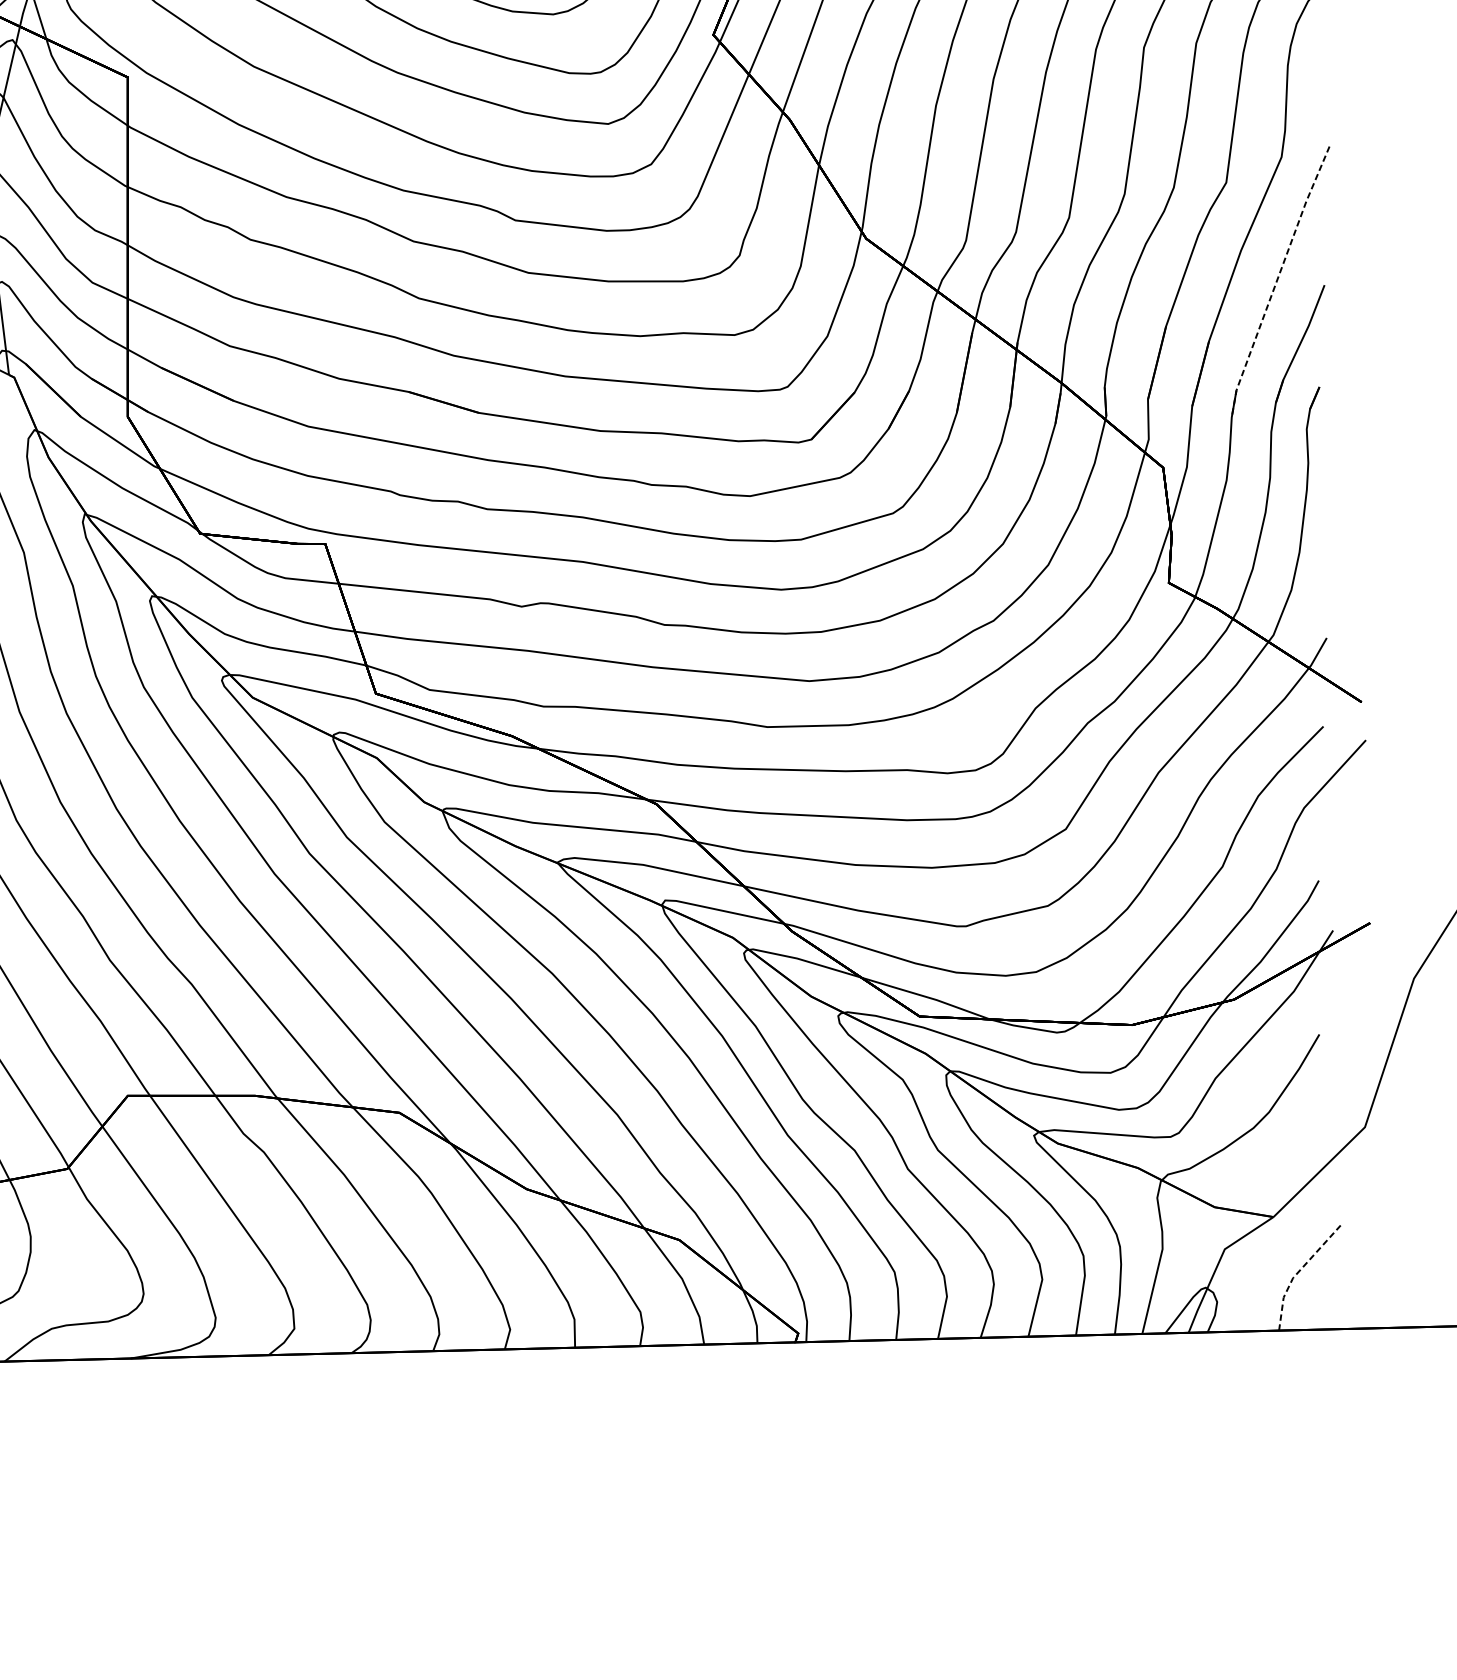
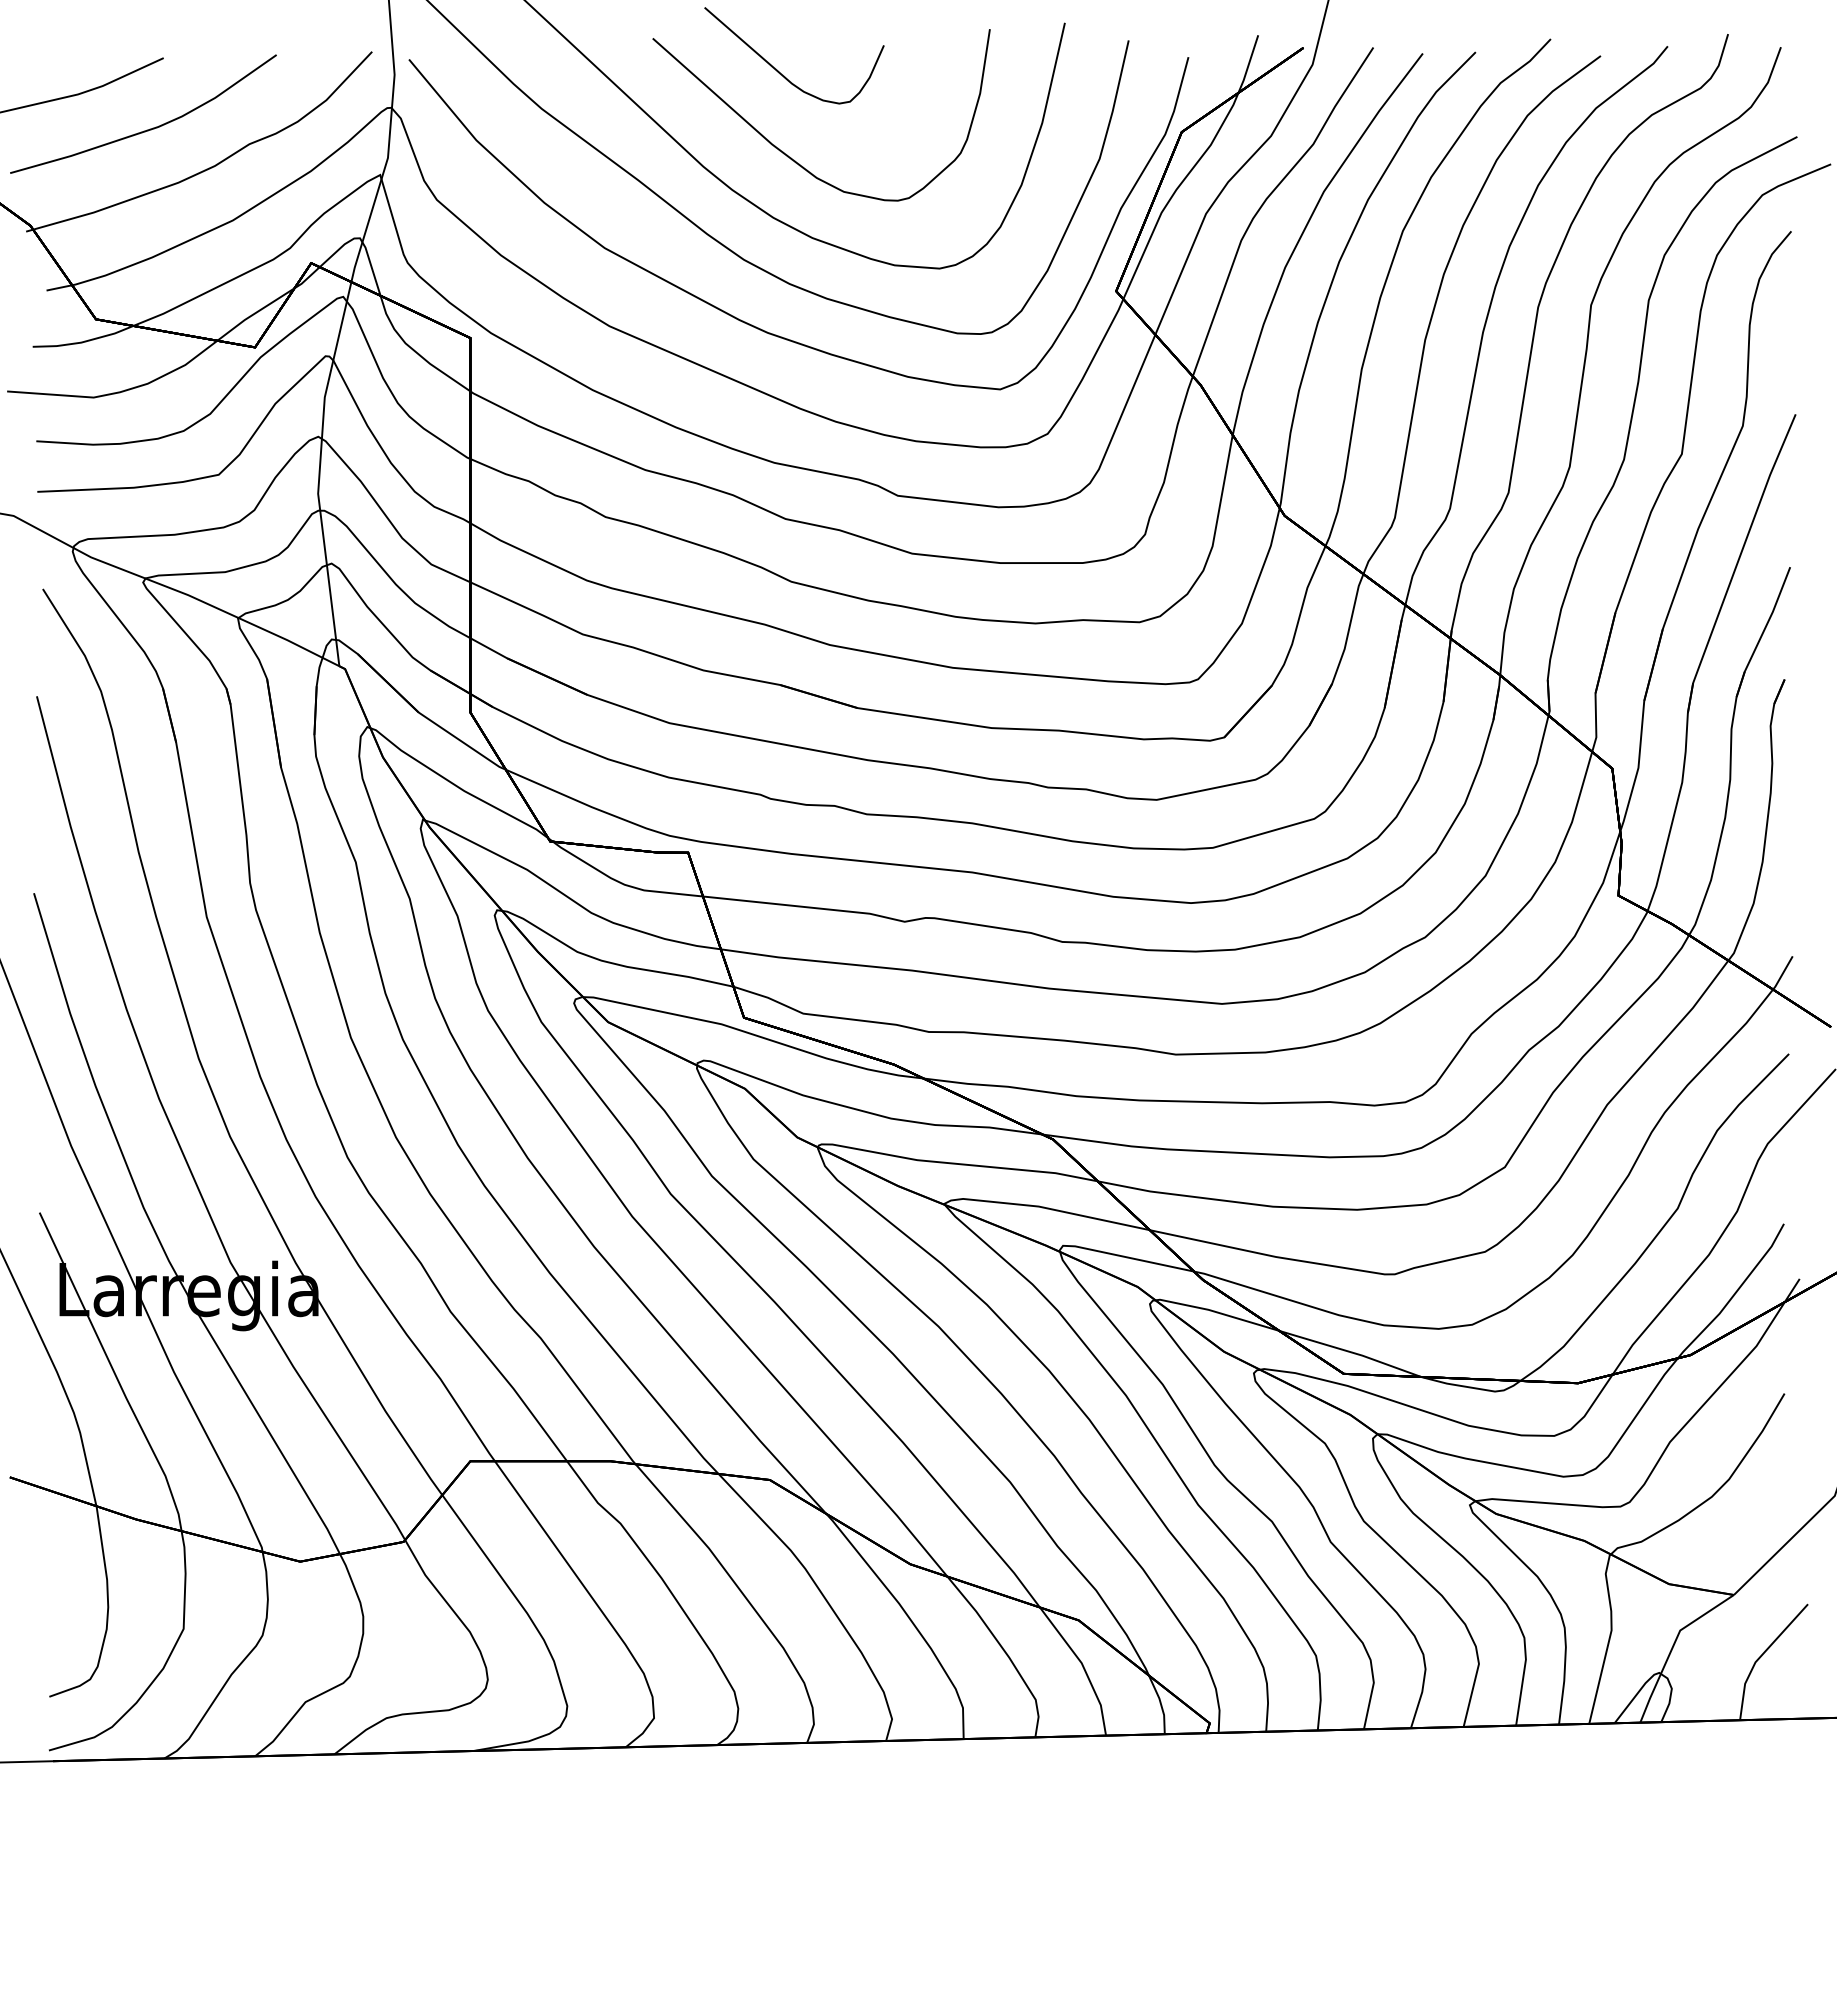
line: (1276, 281) -> (1737, 563), dashed -> solid
line: (1297, 1272) -> (1760, 1656), dashed -> solid

